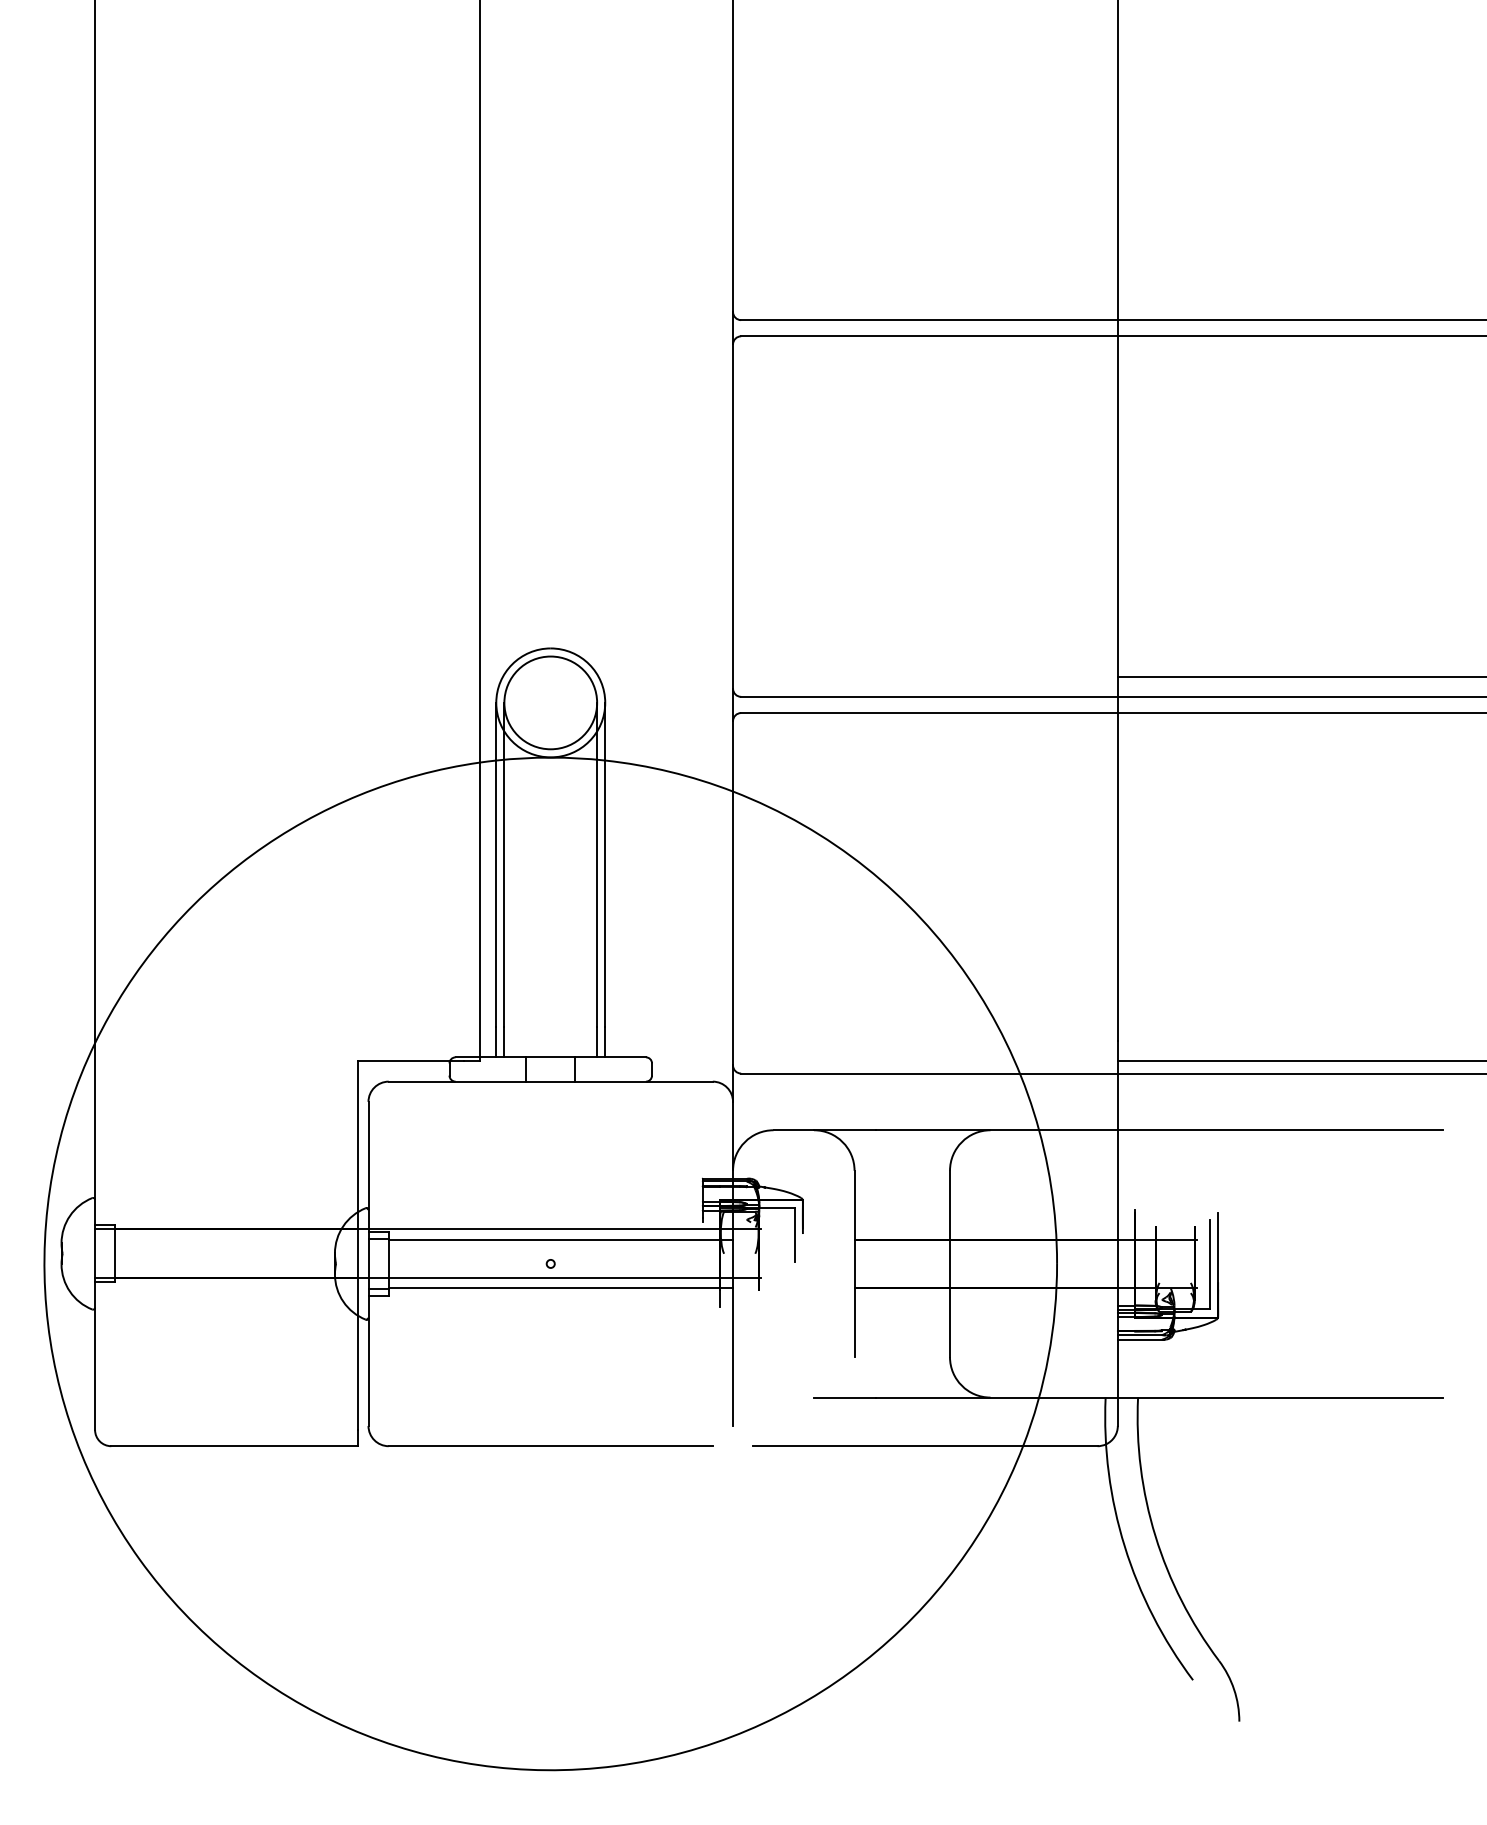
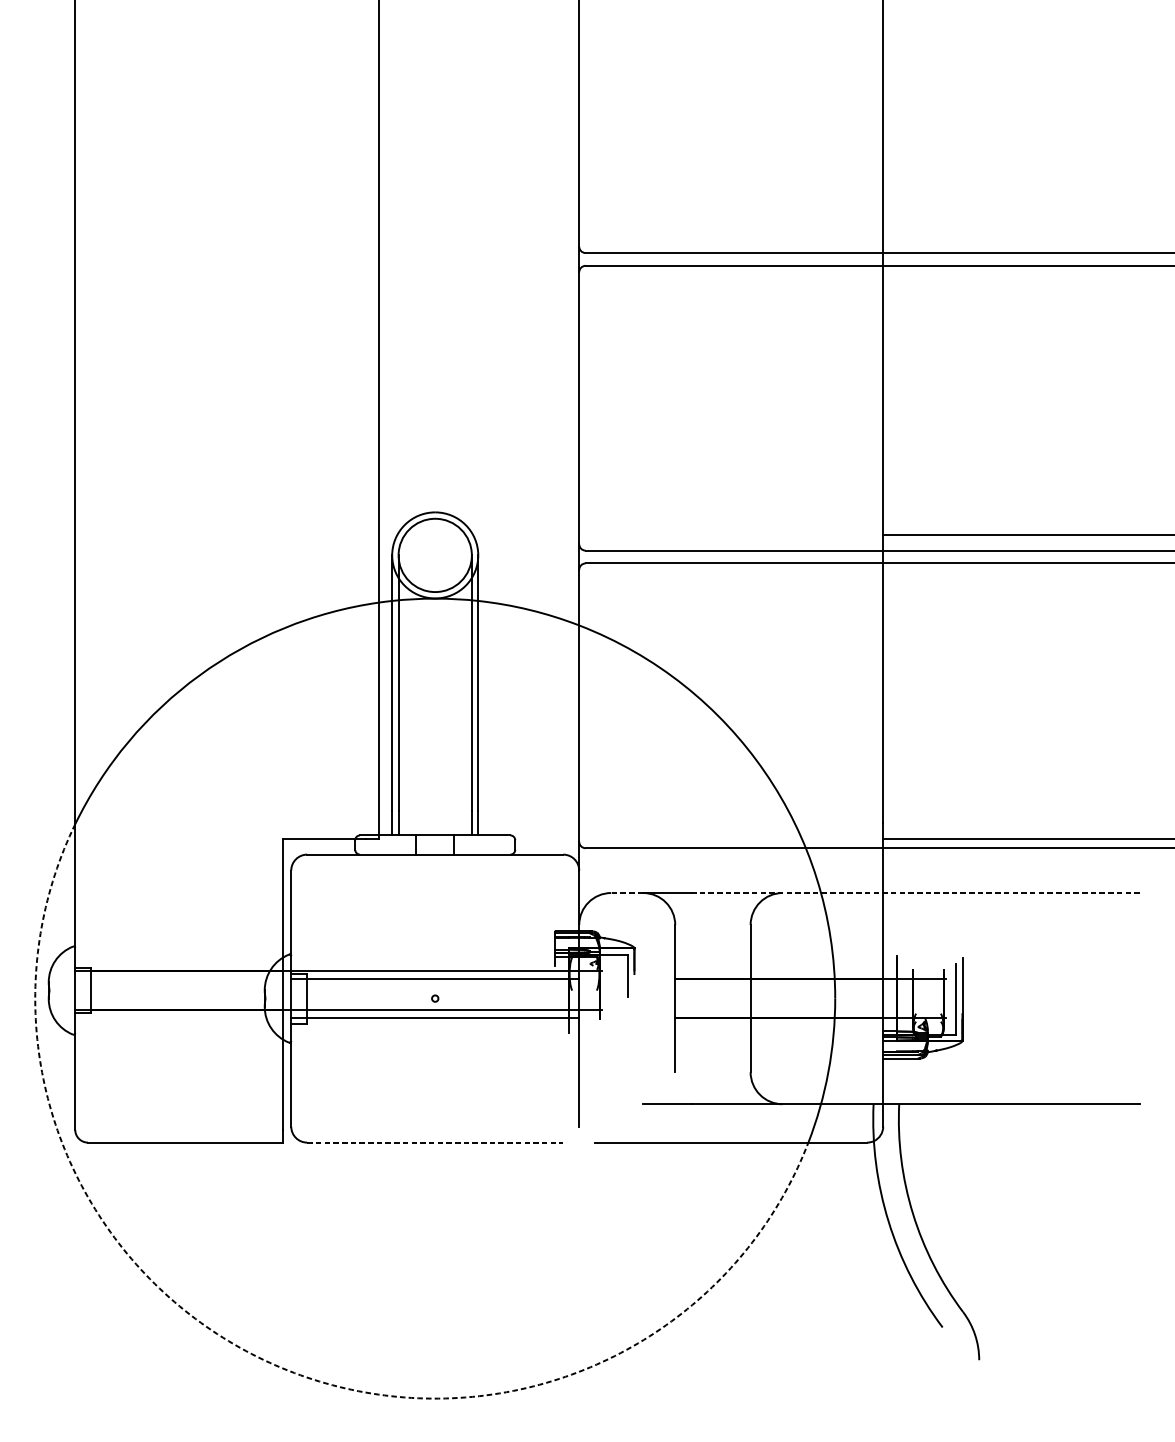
line: (793, 1130) -> (627, 893), solid -> dashed
line: (1159, 1130) -> (916, 893), solid -> dashed
line: (551, 1446) -> (435, 1142), solid -> dashed
arc: (349, 1728) -> (276, 1365), solid -> dashed

